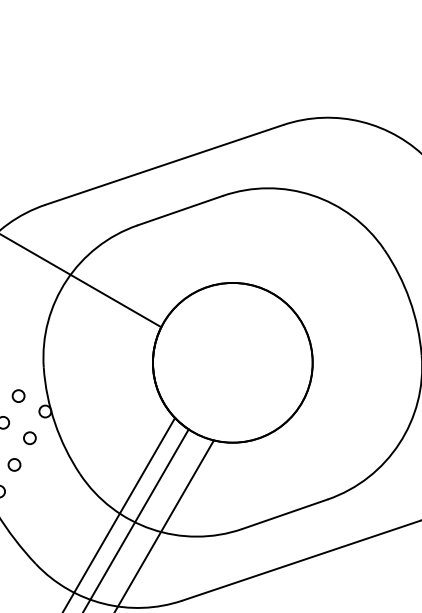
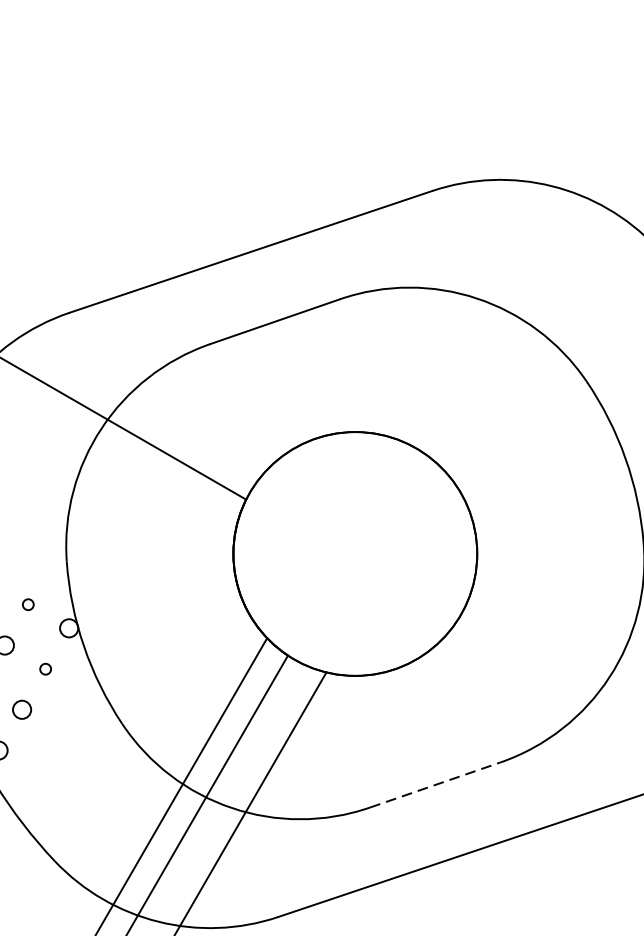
circle: (18, 395) -> (28, 603), size x0.6
circle: (29, 438) -> (44, 669), size x0.6
line: (285, 514) -> (435, 785), solid -> dashed

